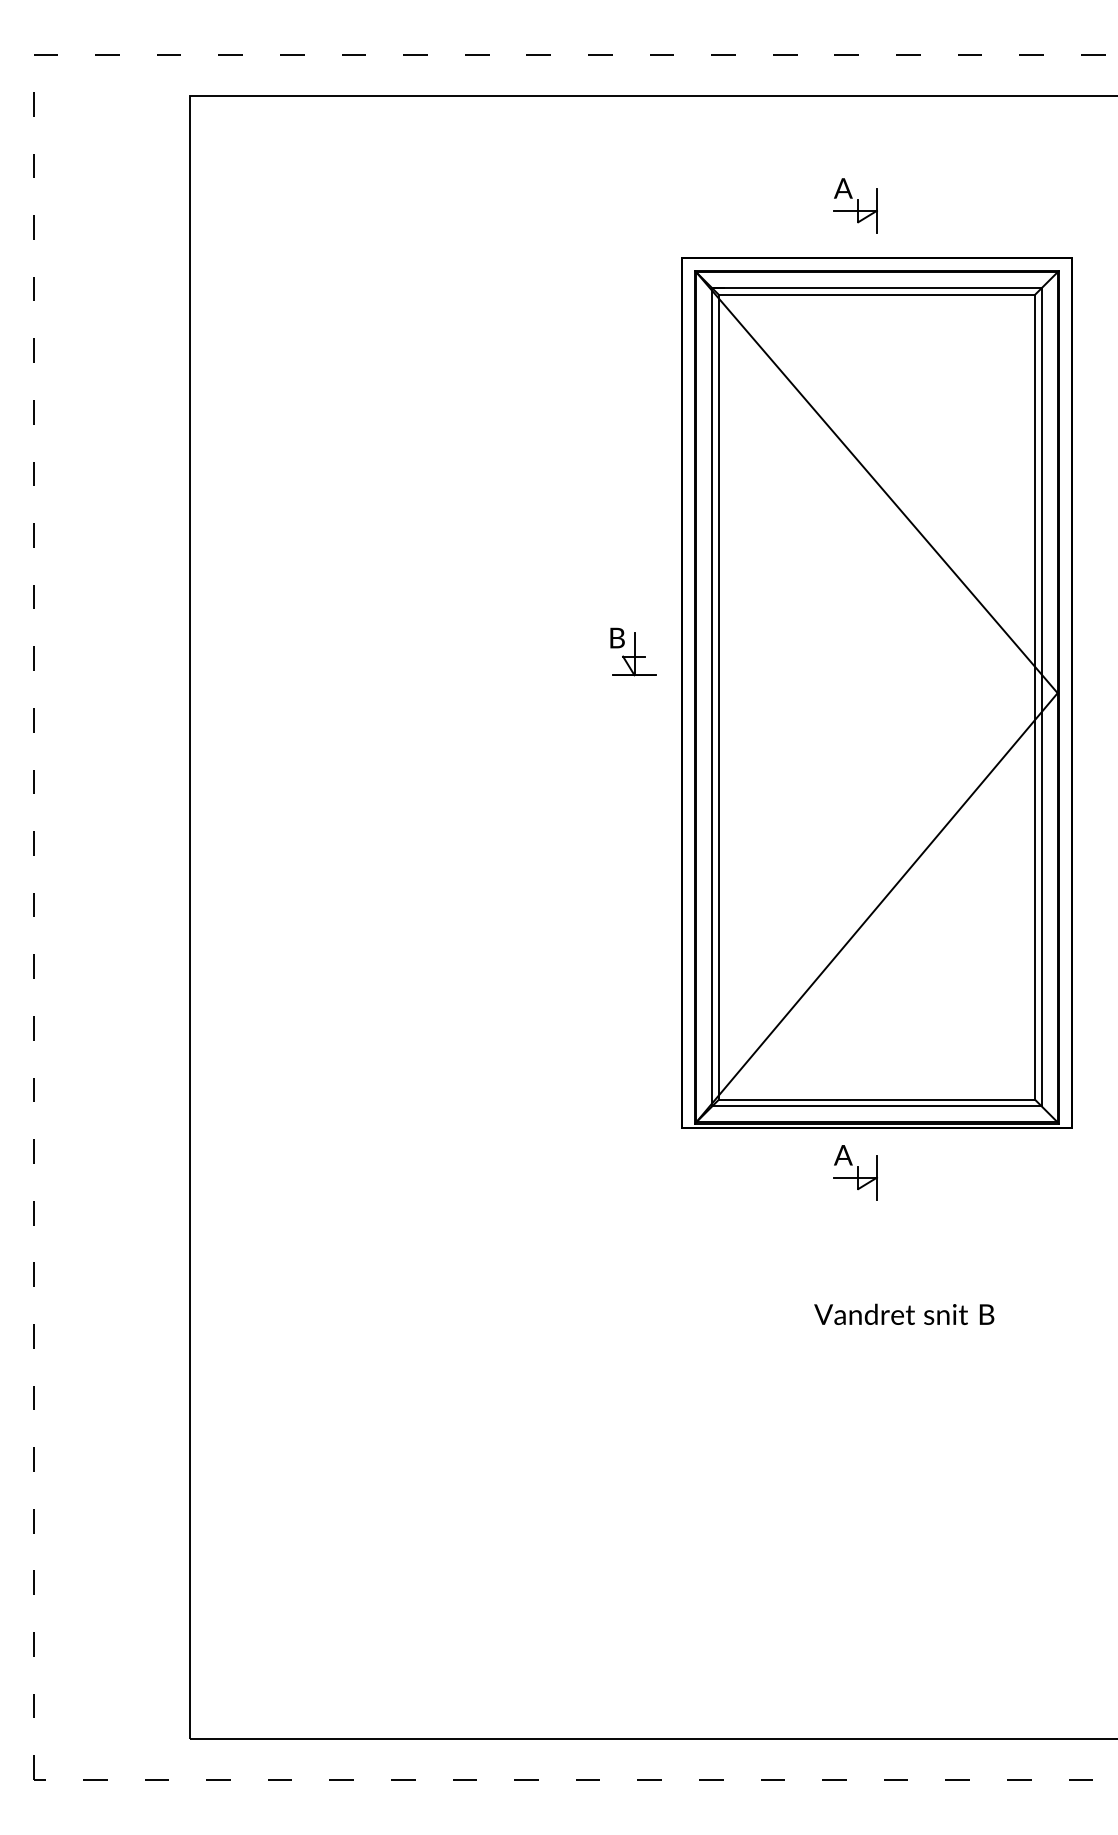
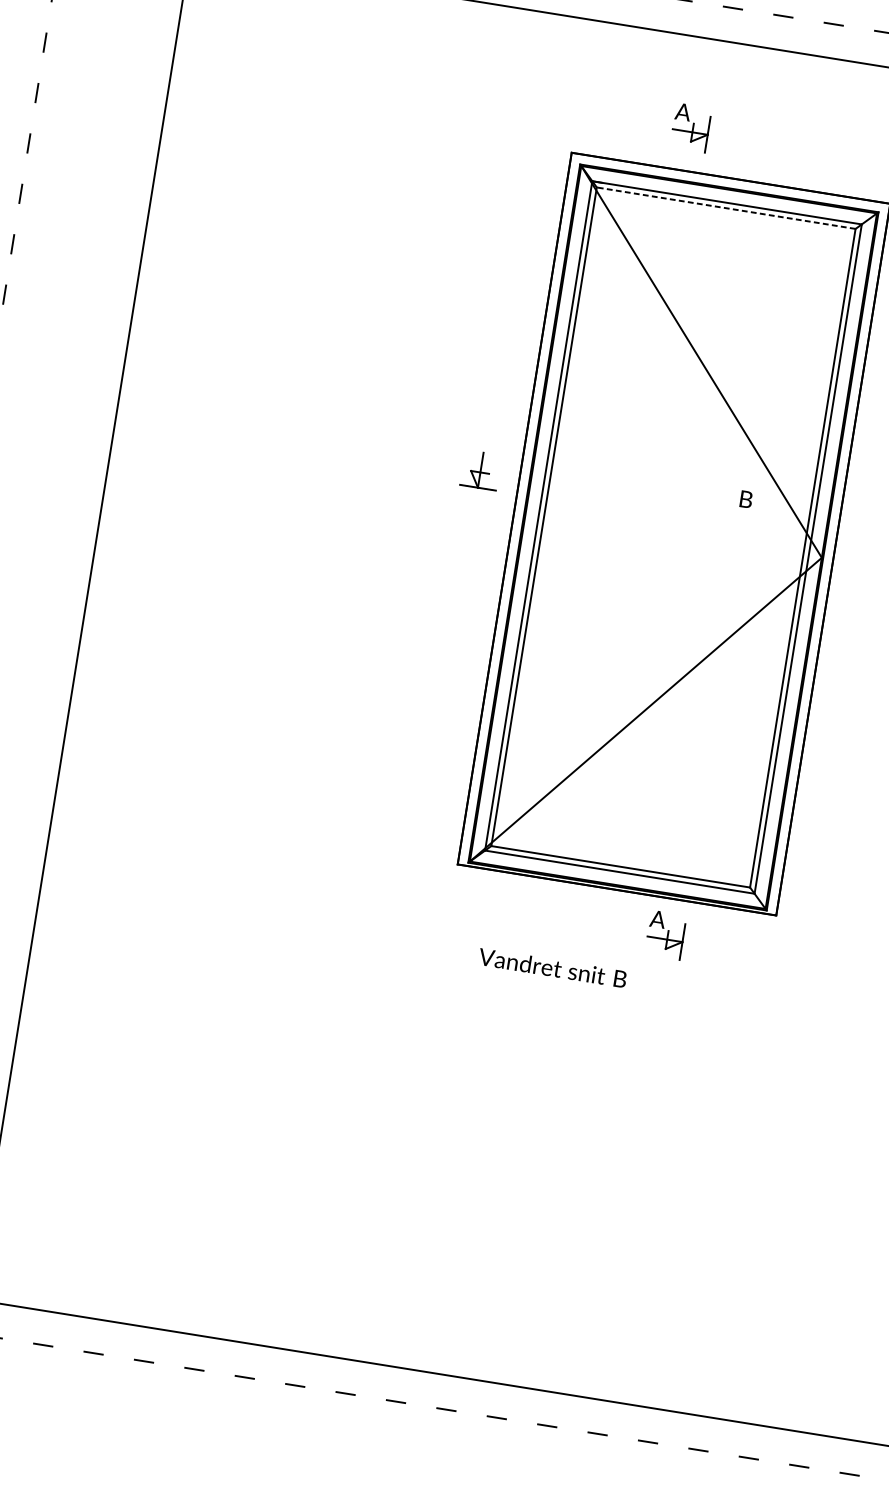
part: (855, 205) -> (690, 127), moved
line: (876, 294) -> (725, 207), solid -> dashed
text: (617, 637) -> (746, 499), moved
part: (855, 1172) -> (665, 935), moved
text: (904, 1313) -> (553, 967), moved

